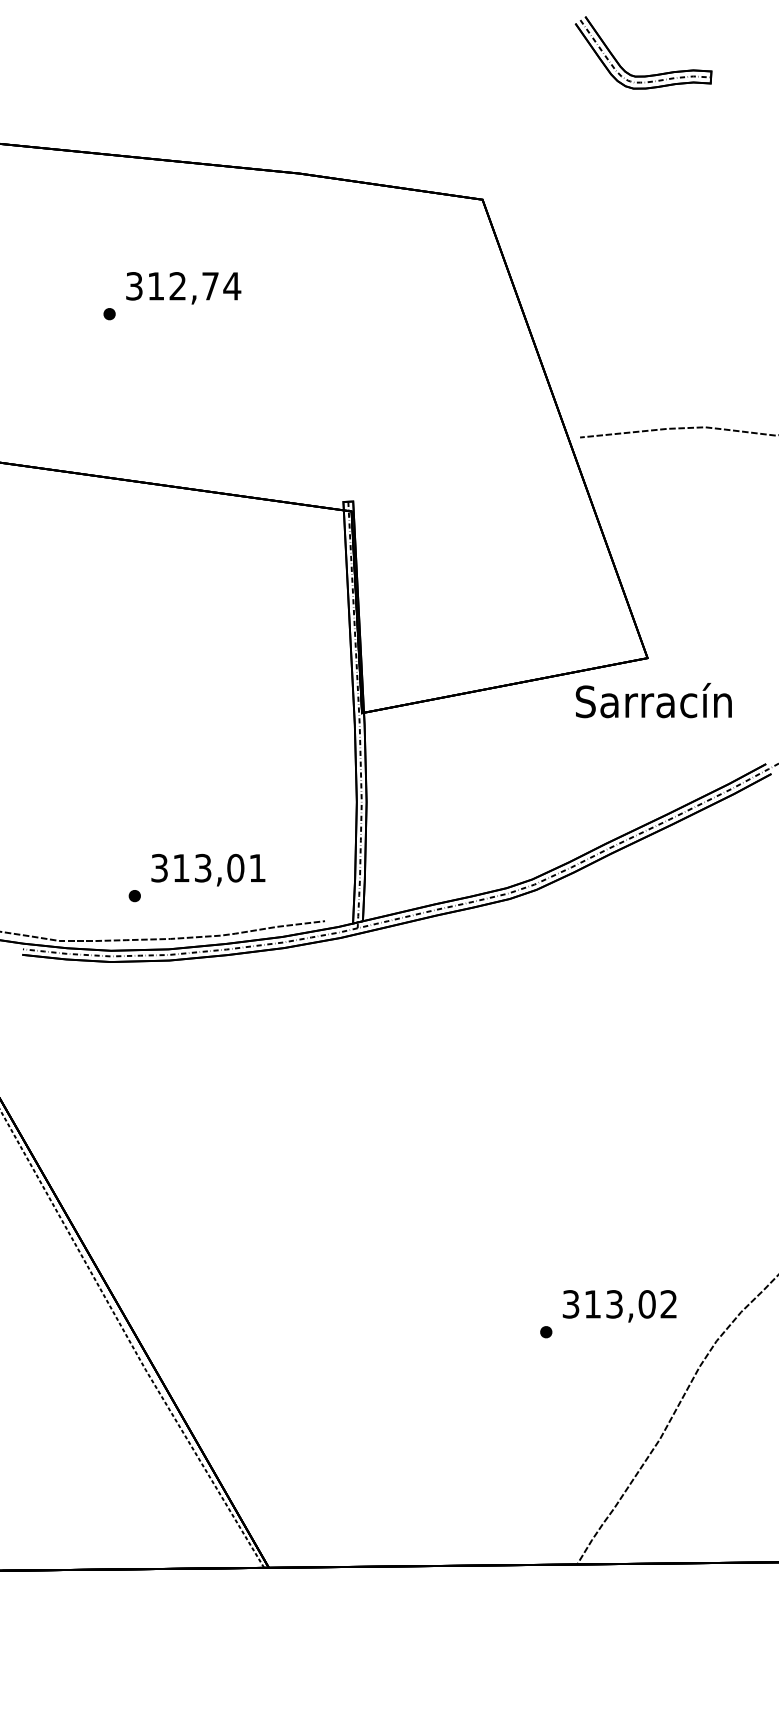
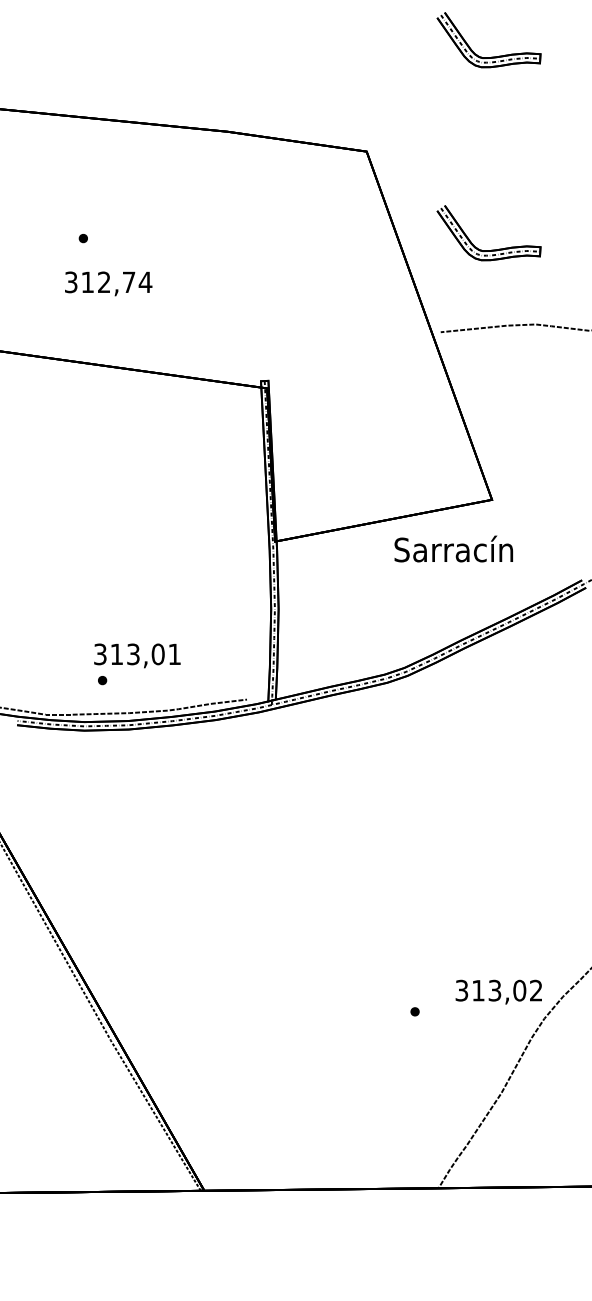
text: (183, 287) -> (108, 283), moved
part: (646, 328) -> (491, 249), added
text: (653, 699) -> (453, 548), moved
text: (208, 869) -> (137, 655), moved
text: (619, 1305) -> (498, 991), moved

